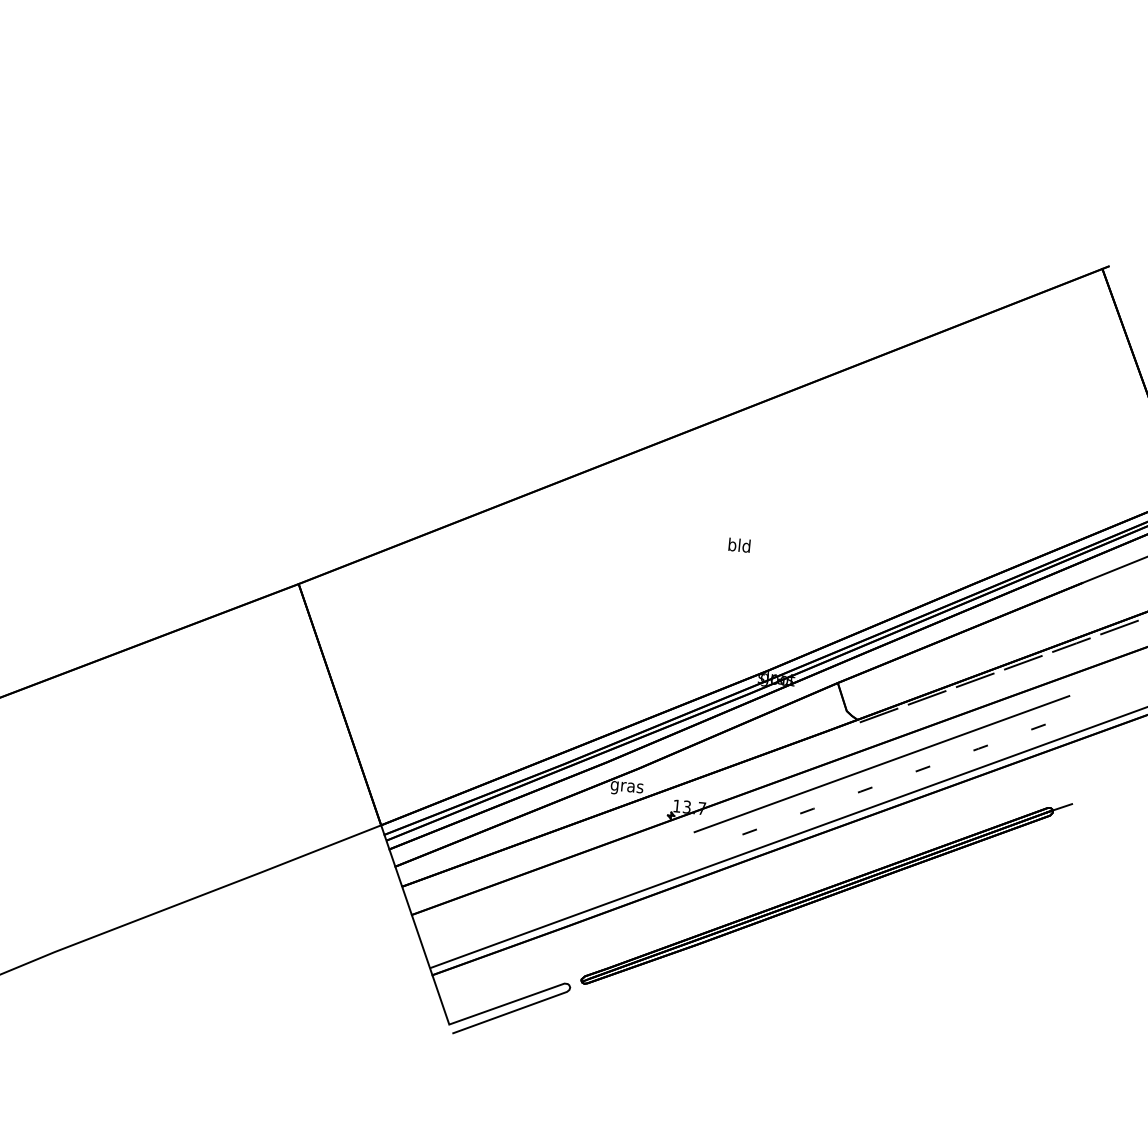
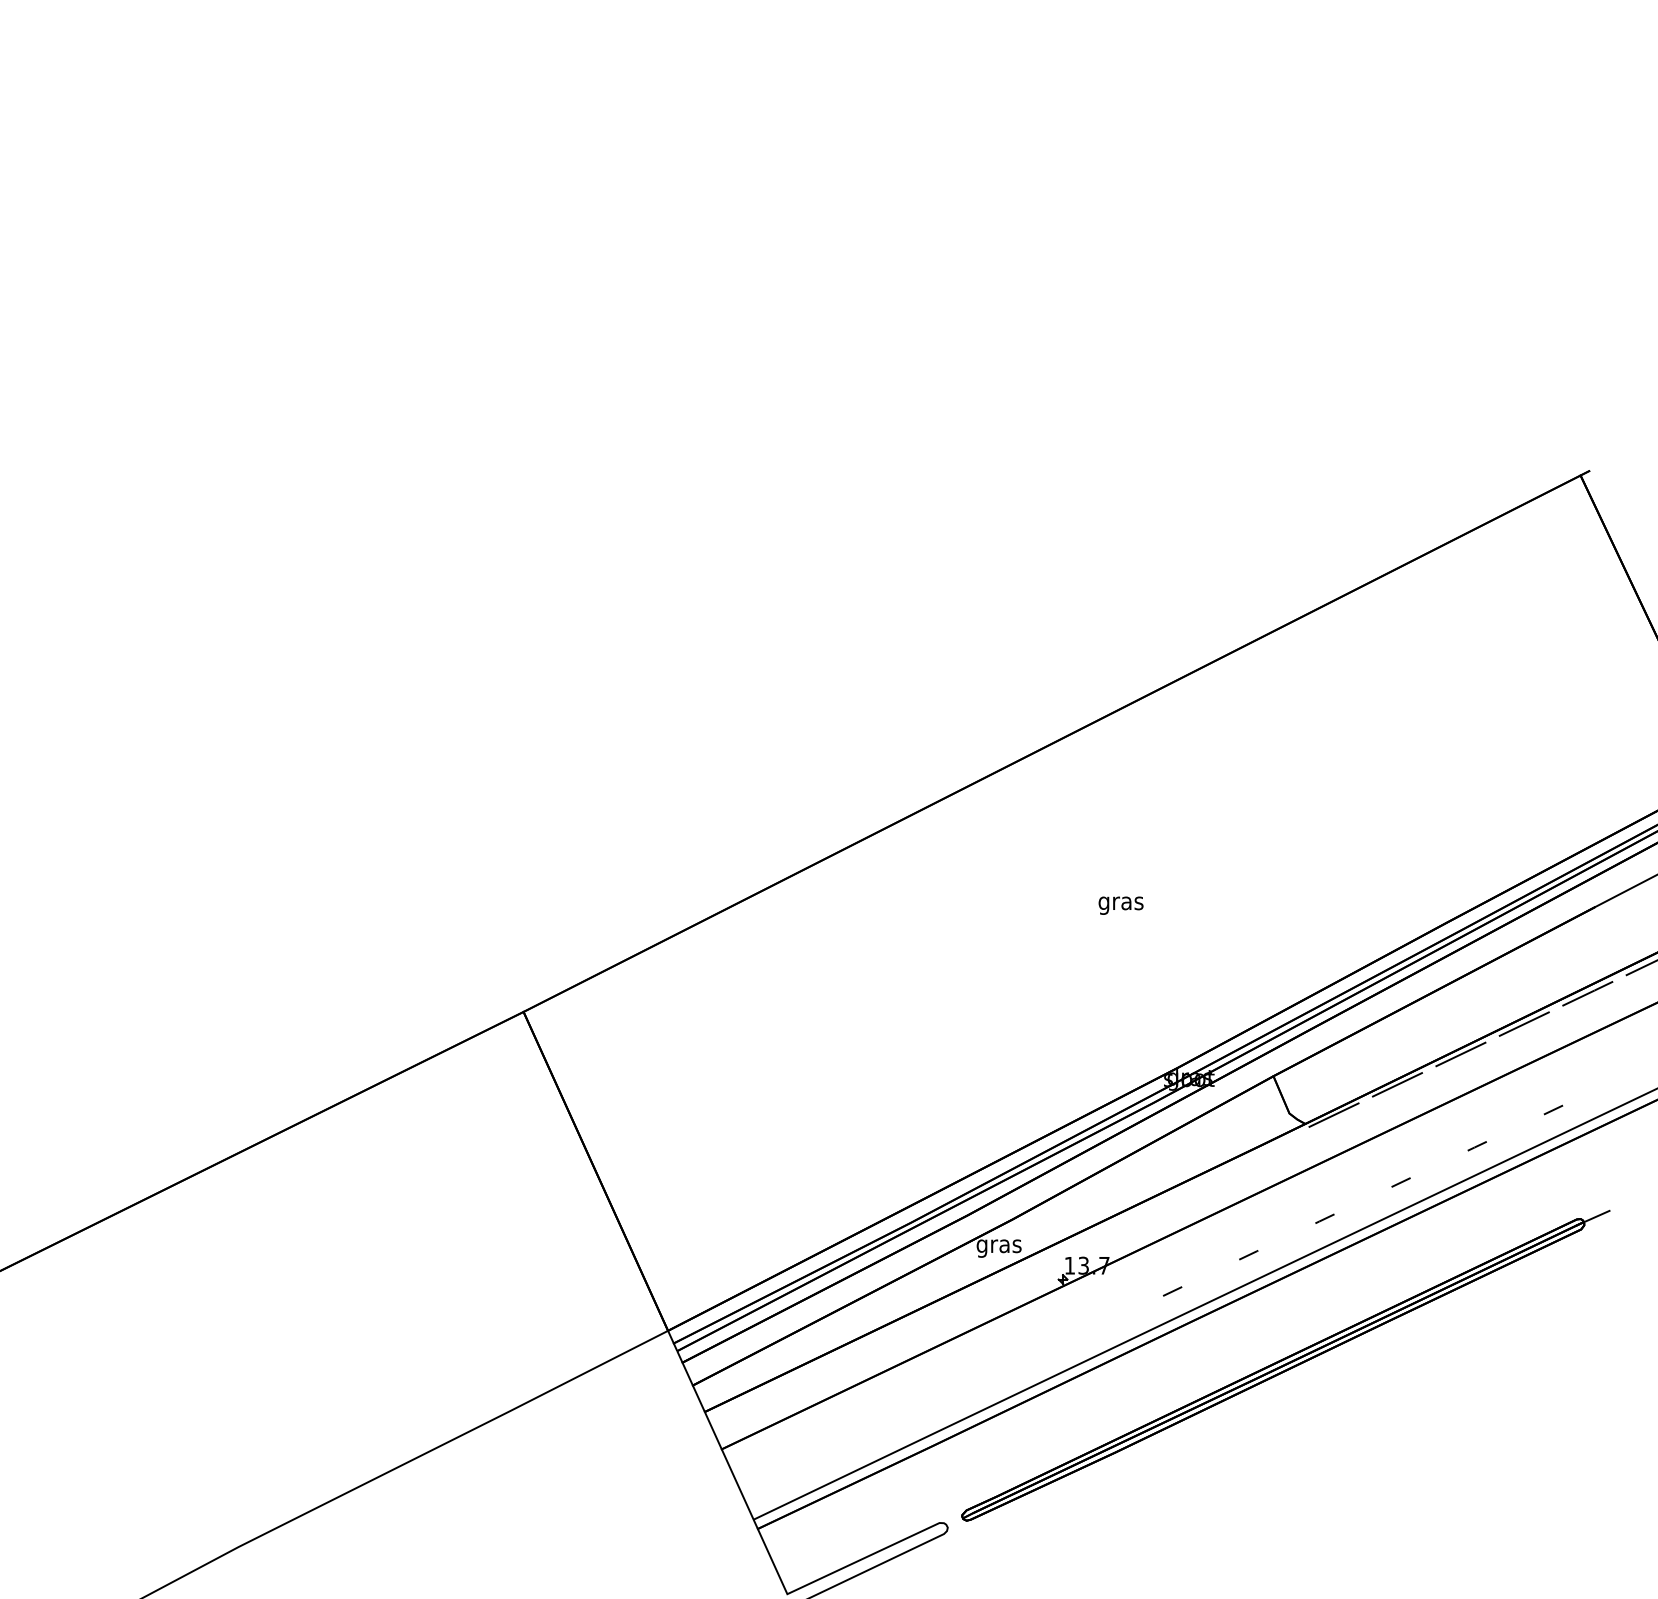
text: (739, 546) -> (1120, 902), bld -> gras
line: (881, 764) -> (1344, 1181), removed

